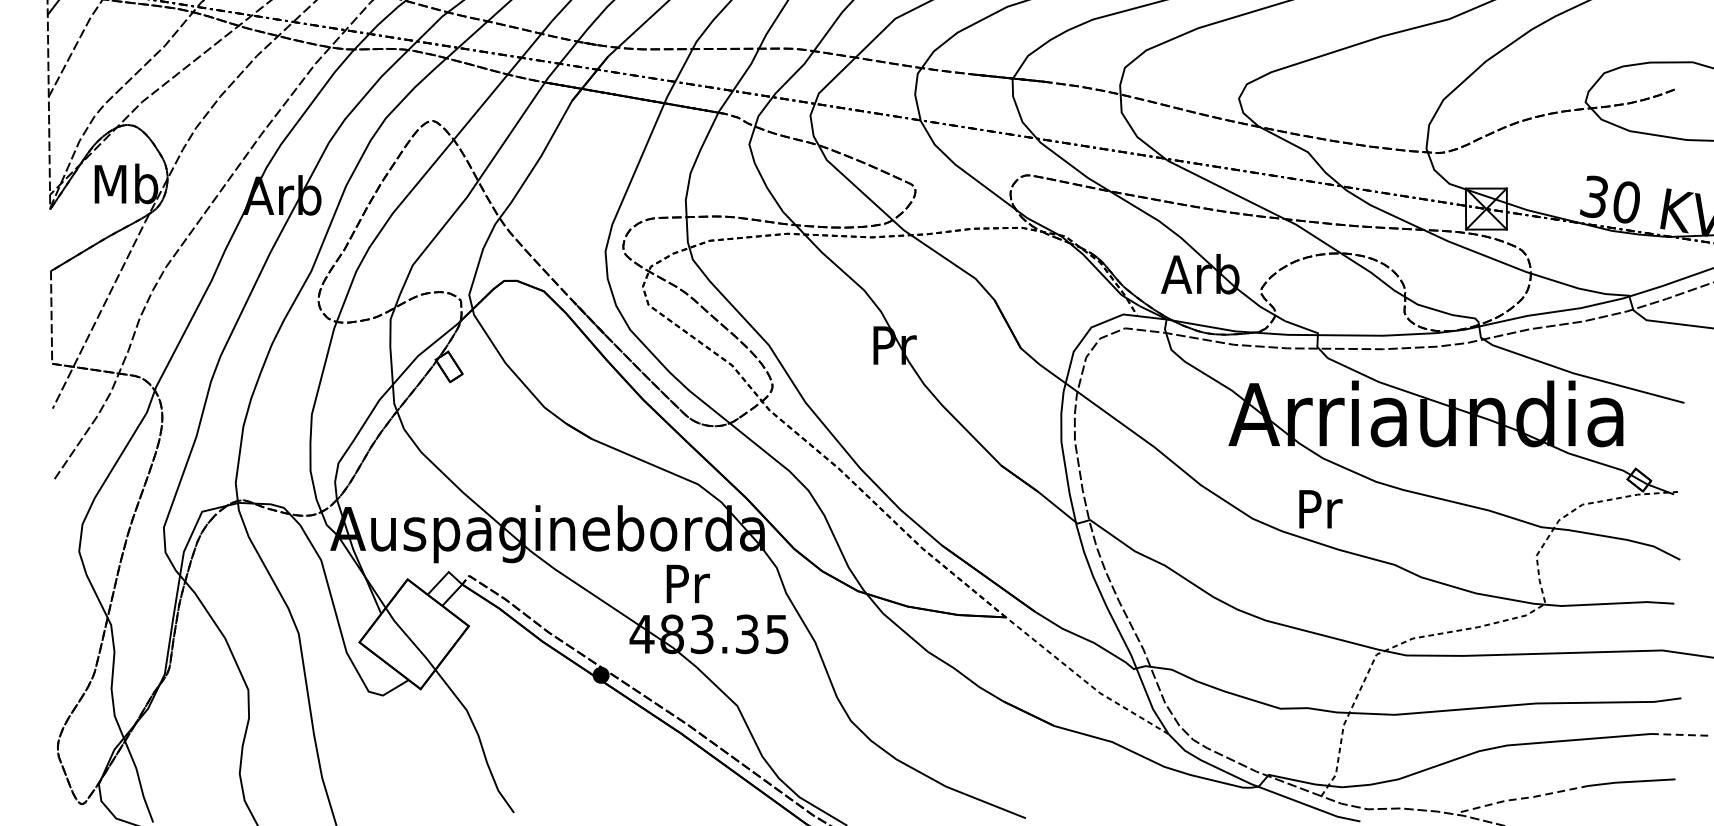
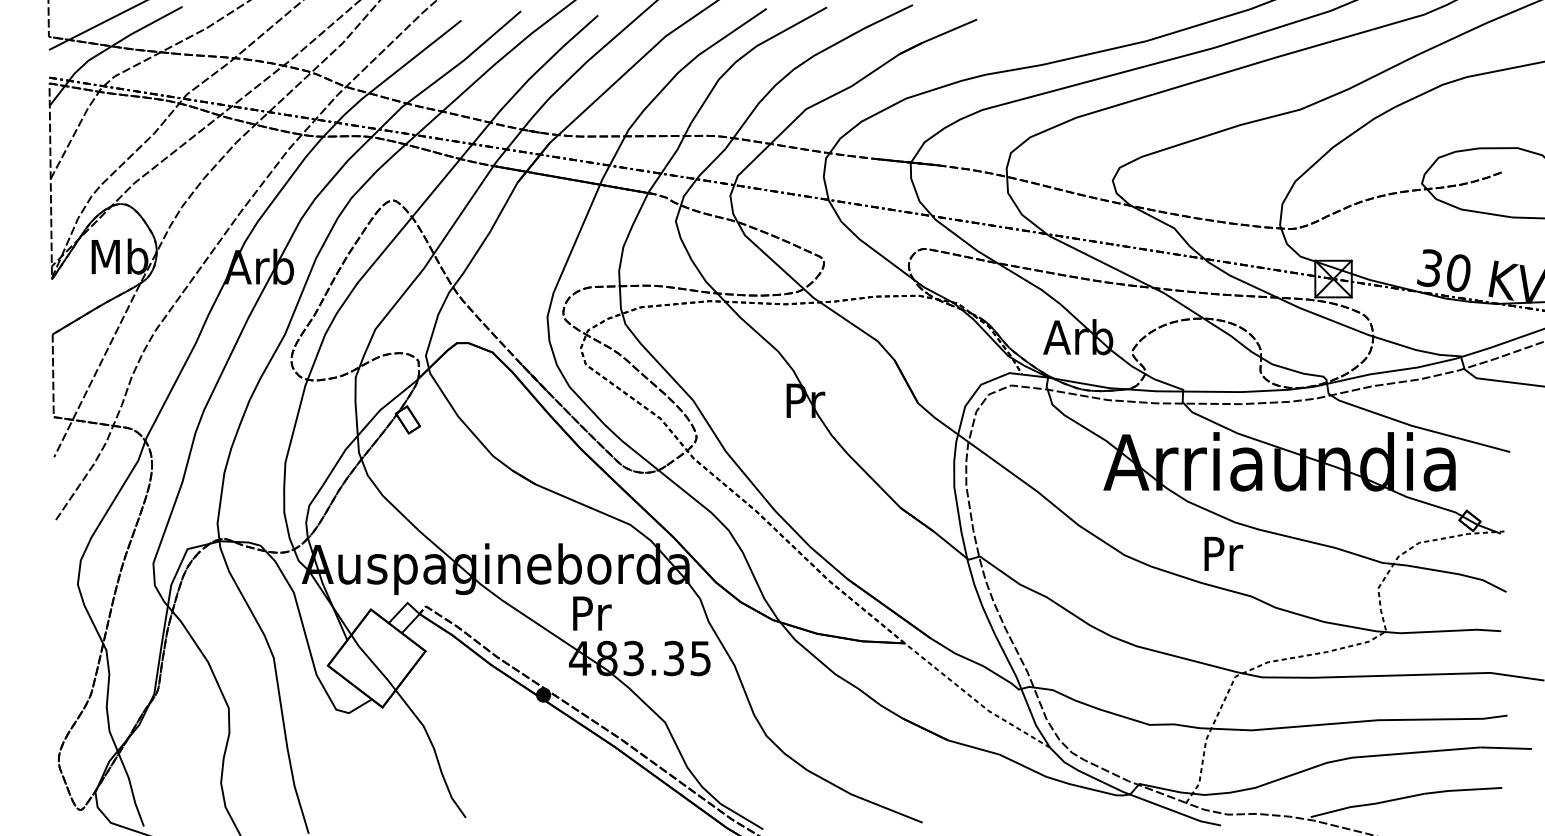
text: (1320, 508) -> (1223, 553), moved
text: (688, 583) -> (592, 613), moved
line: (1680, 735) -> (1506, 748), dashed -> solid
line: (1523, 797) -> (1366, 804), dashed -> solid

